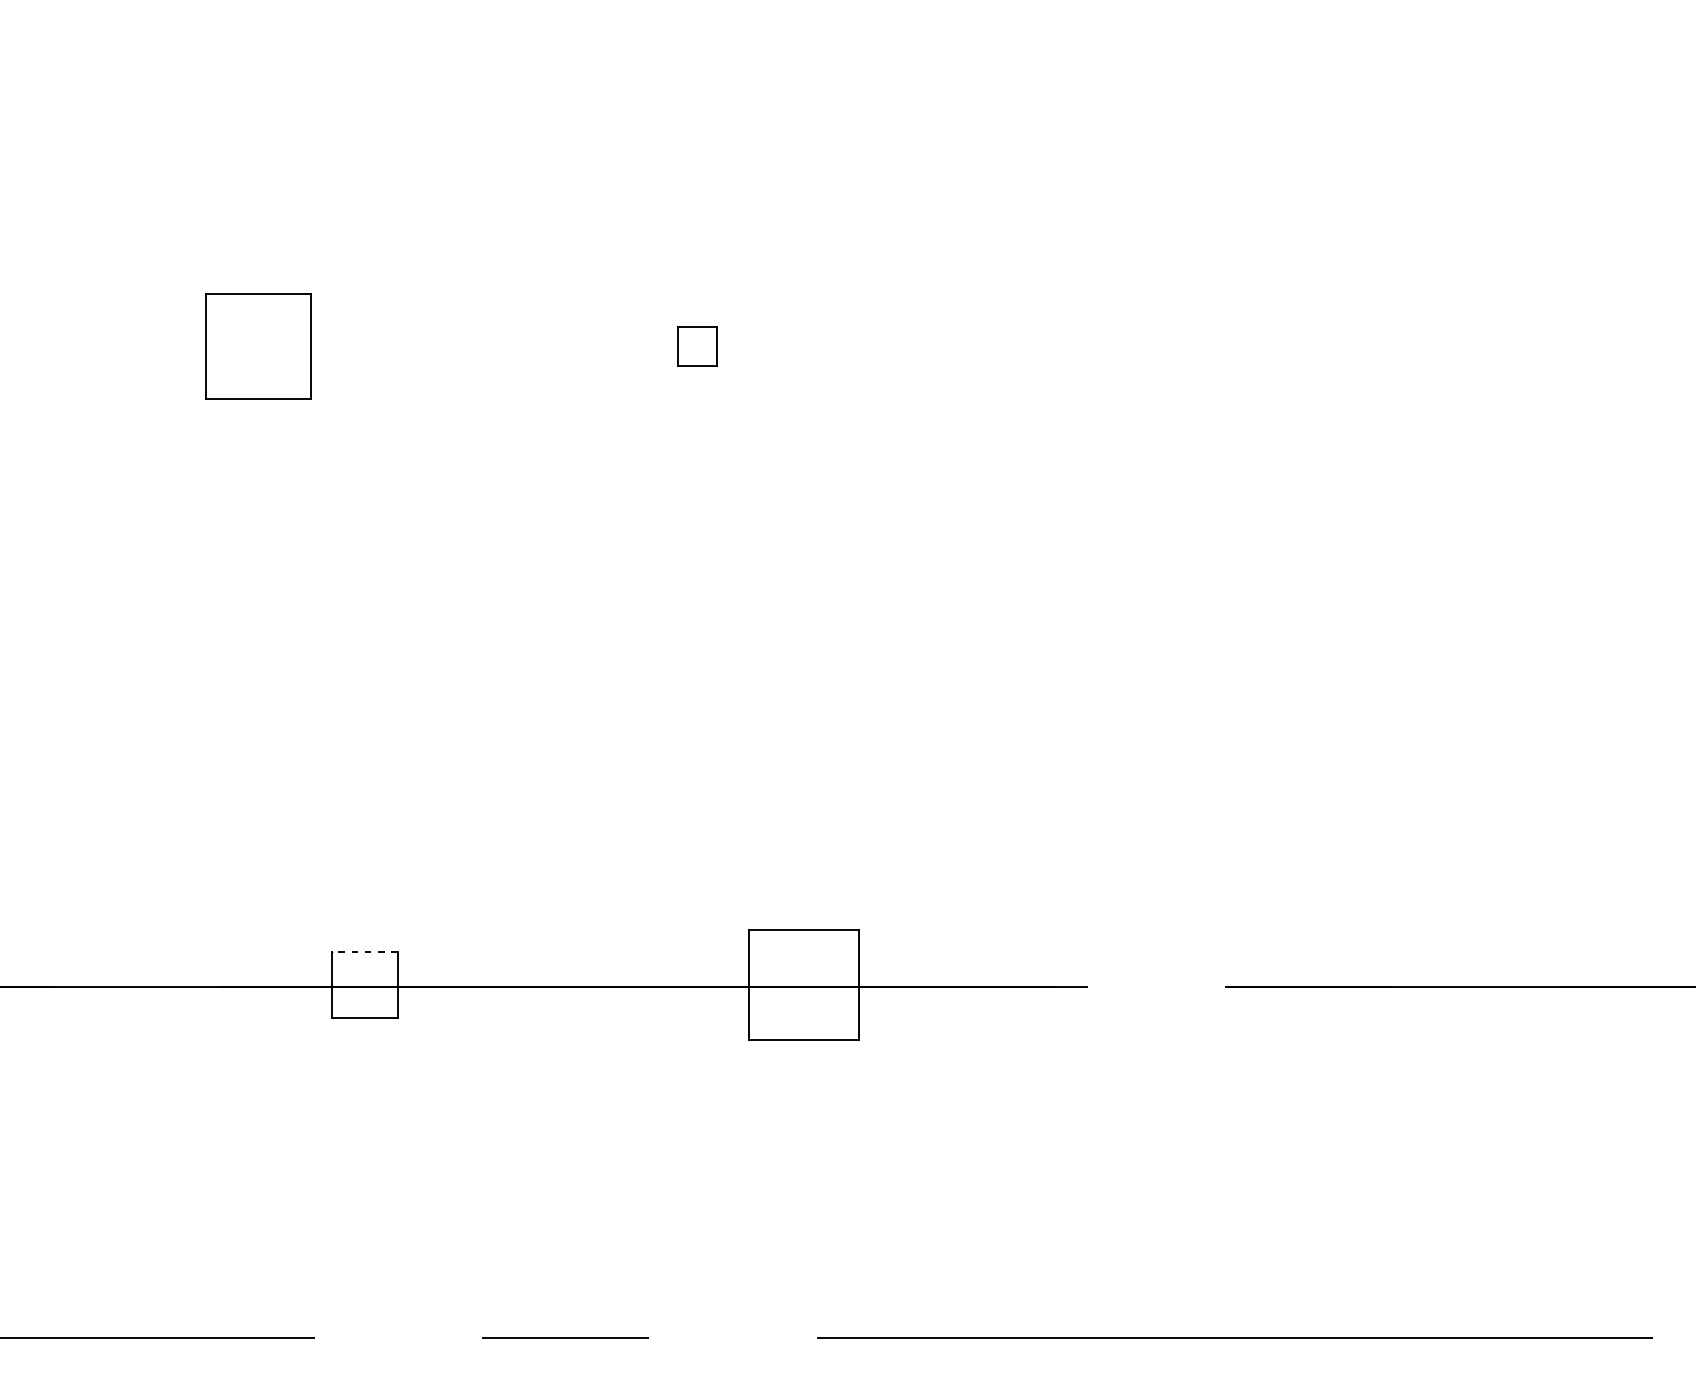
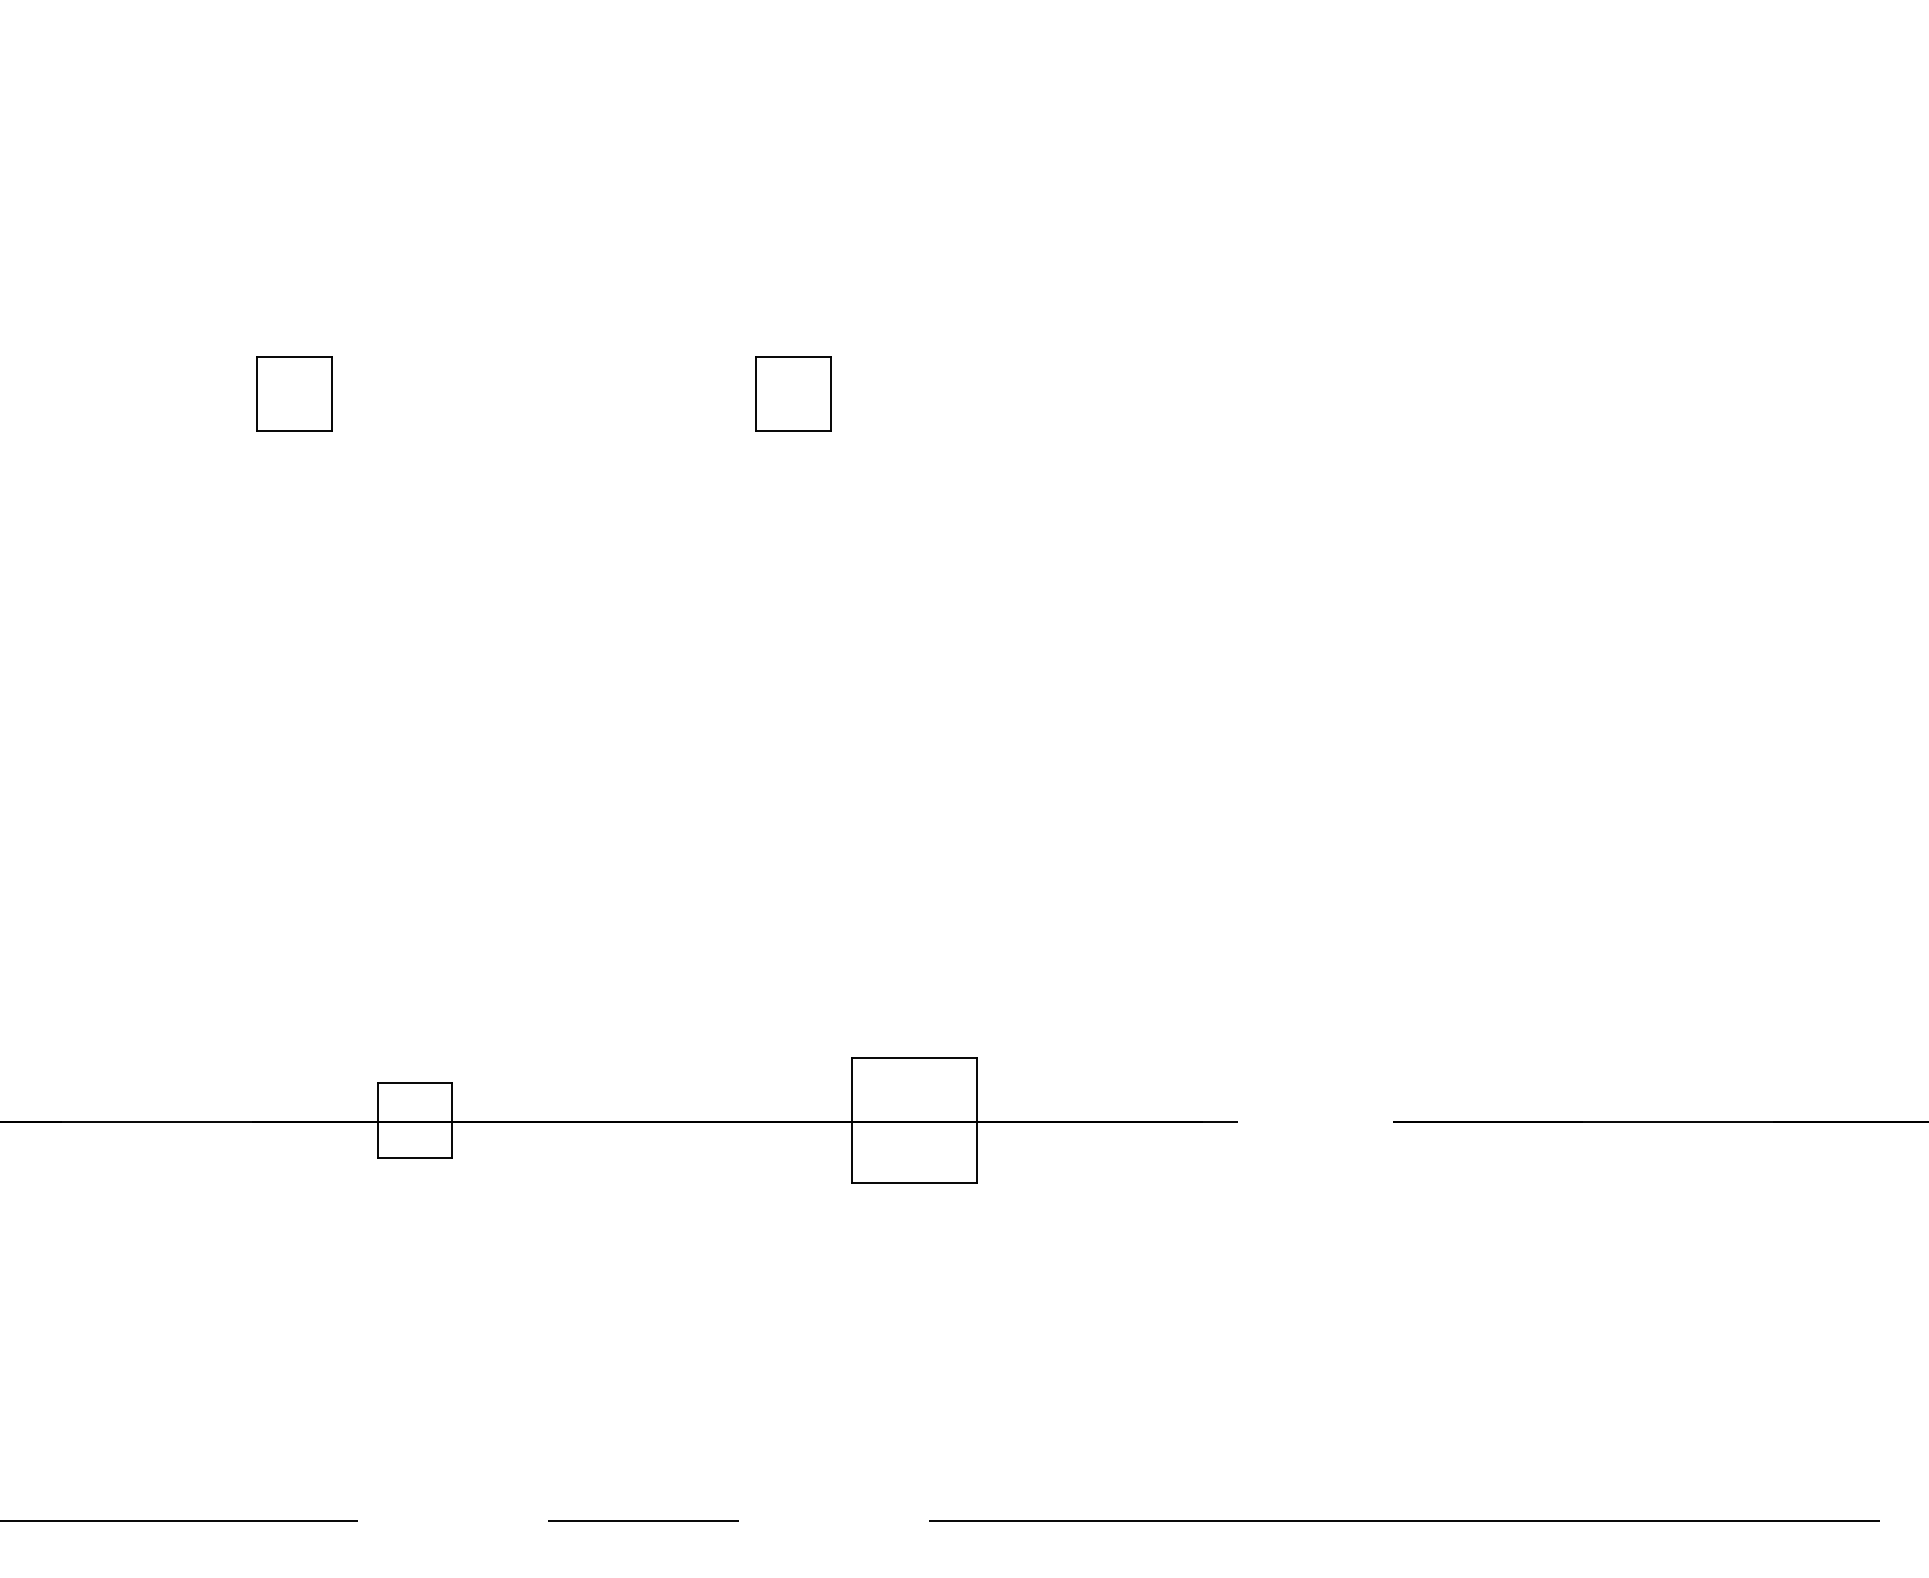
part: (258, 346) -> (294, 393), size x0.62
part: (697, 346) -> (793, 393), size x1.67
line: (364, 952) -> (414, 1082), dashed -> solid

